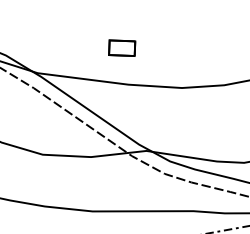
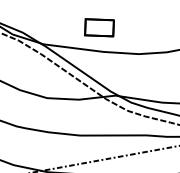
part: (122, 47) -> (99, 27), size x1.67

